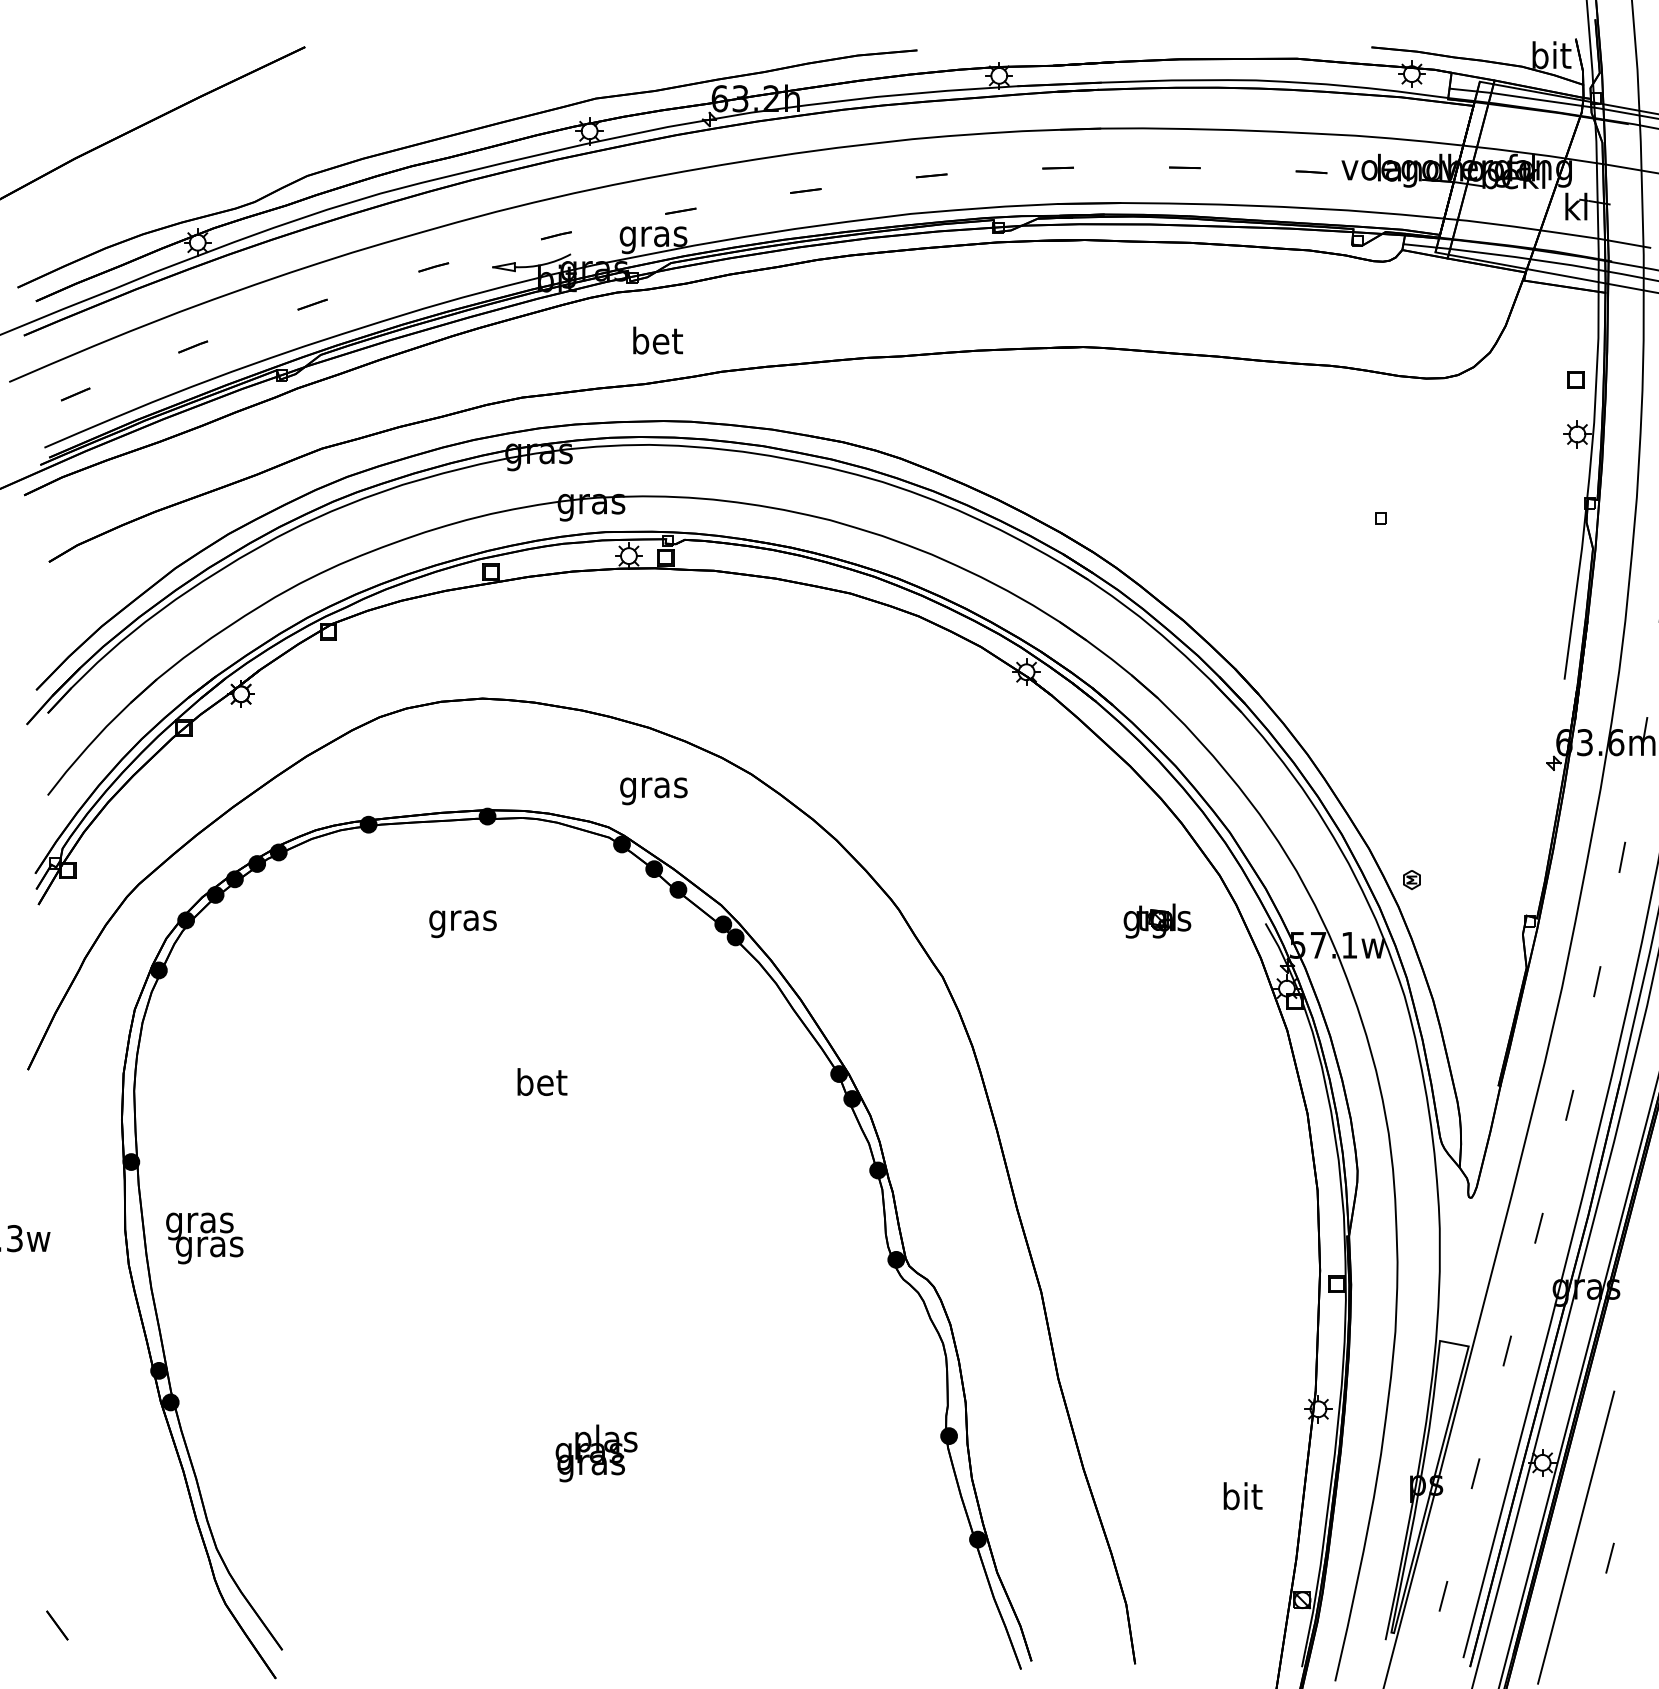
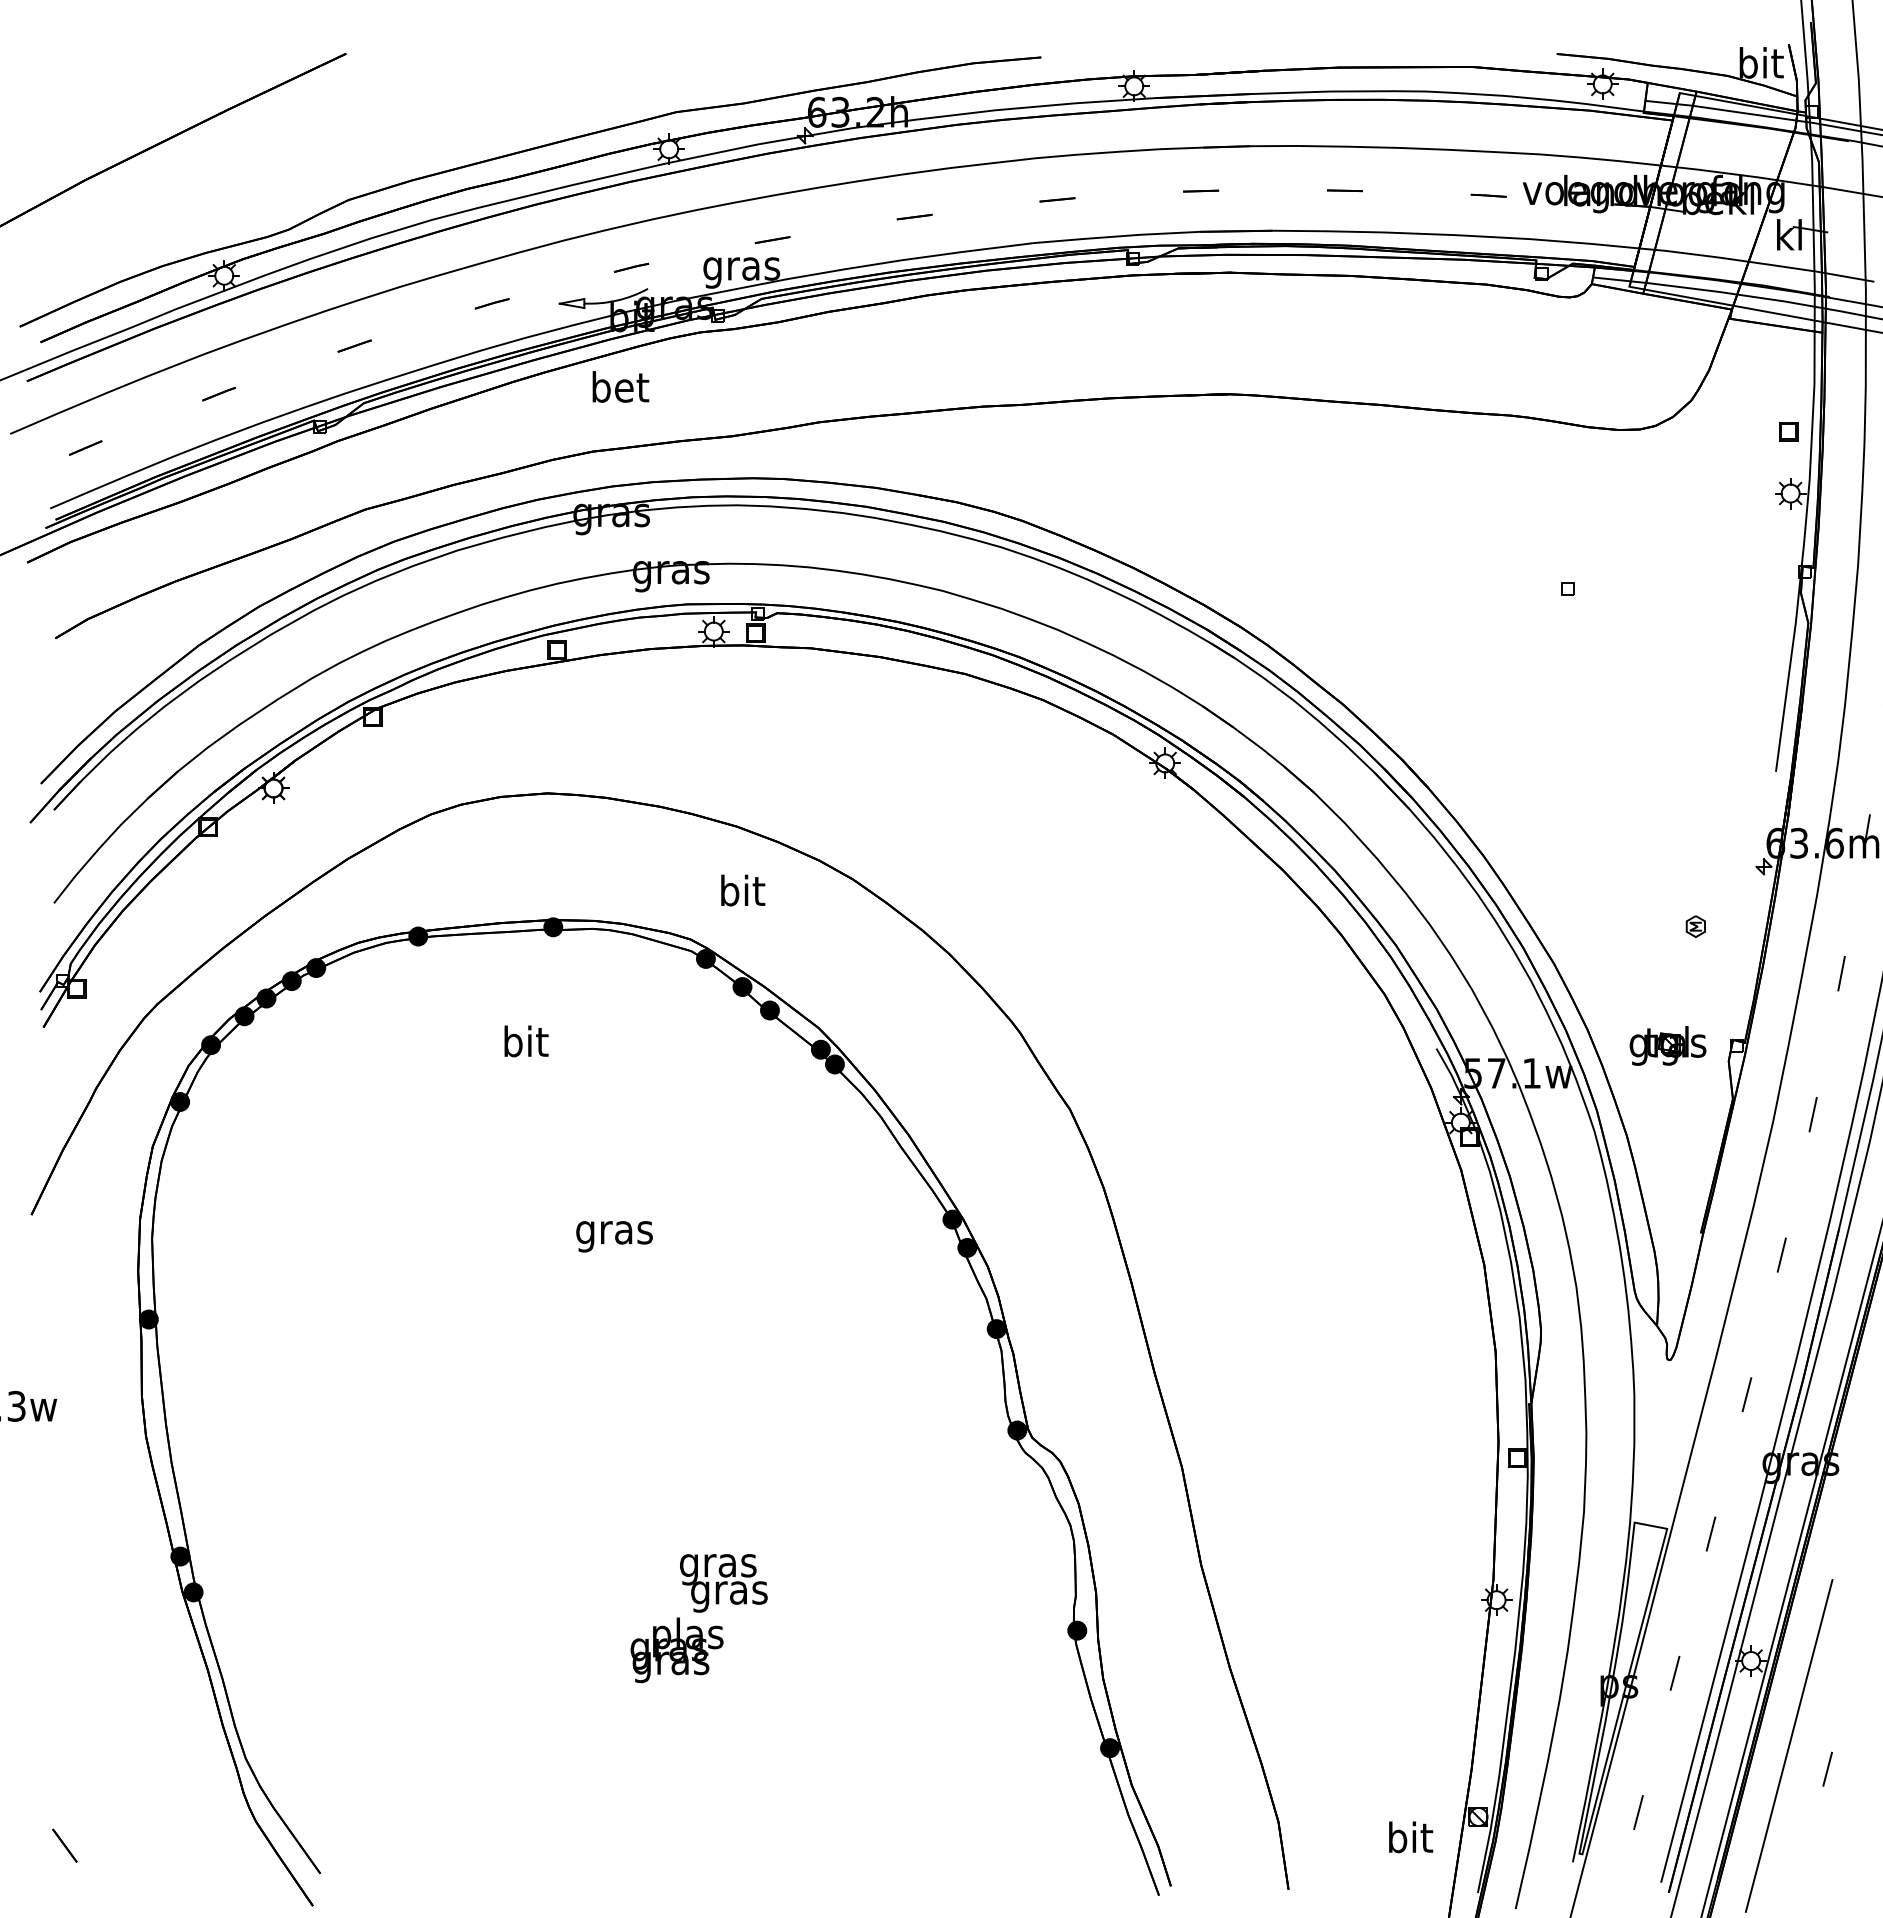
text: (657, 340) -> (620, 386), moved
text: (653, 787) -> (741, 894), gras -> bit
part: (1411, 879) -> (1695, 926), moved
text: (462, 920) -> (524, 1045), gras -> bit
part: (1157, 920) -> (1668, 1045), moved
text: (541, 1085) -> (614, 1232), bet -> gras
text: (204, 1238) -> (723, 1583), moved
text: (1242, 1496) -> (1410, 1837), moved

